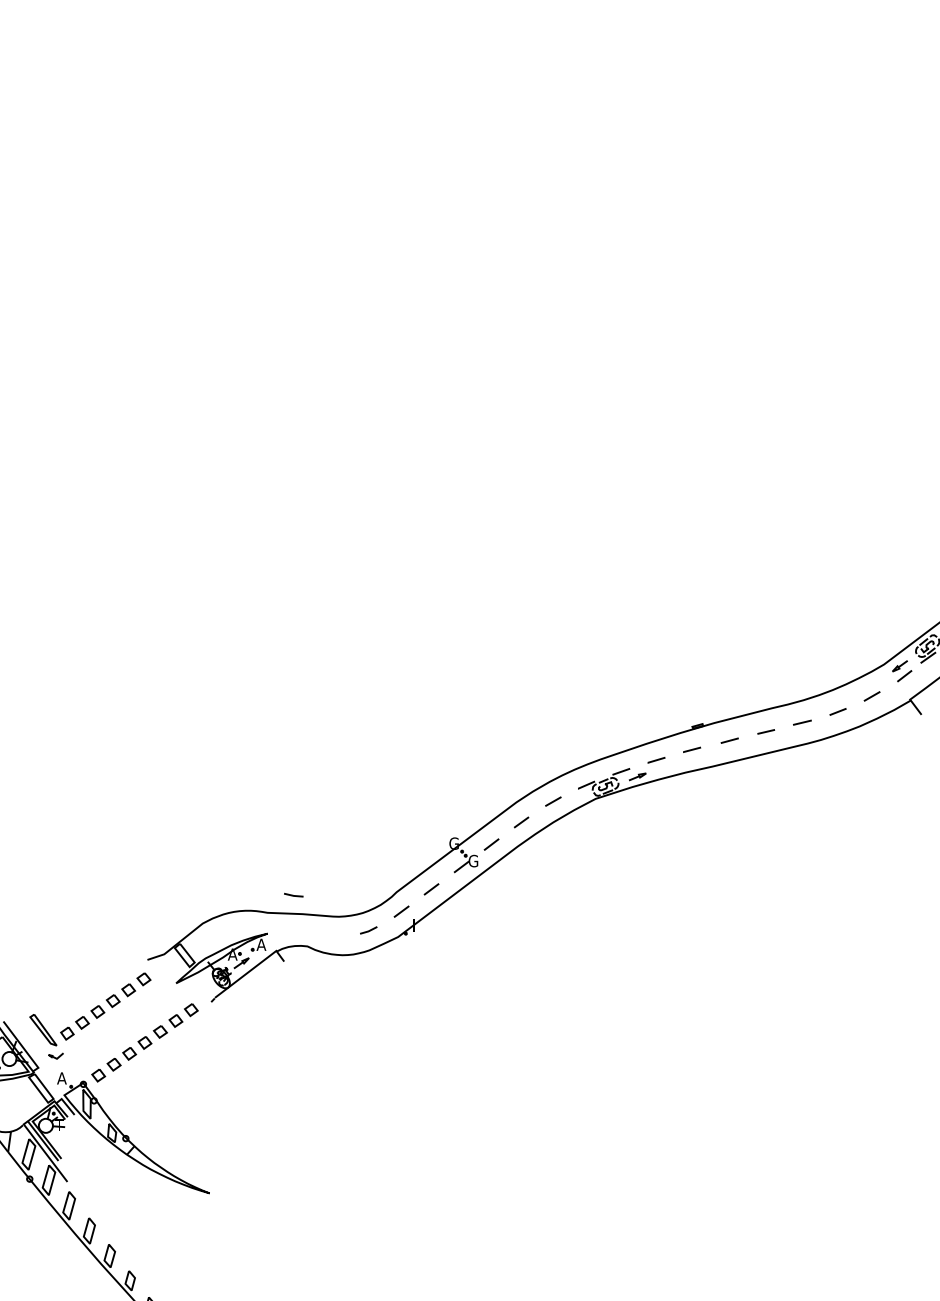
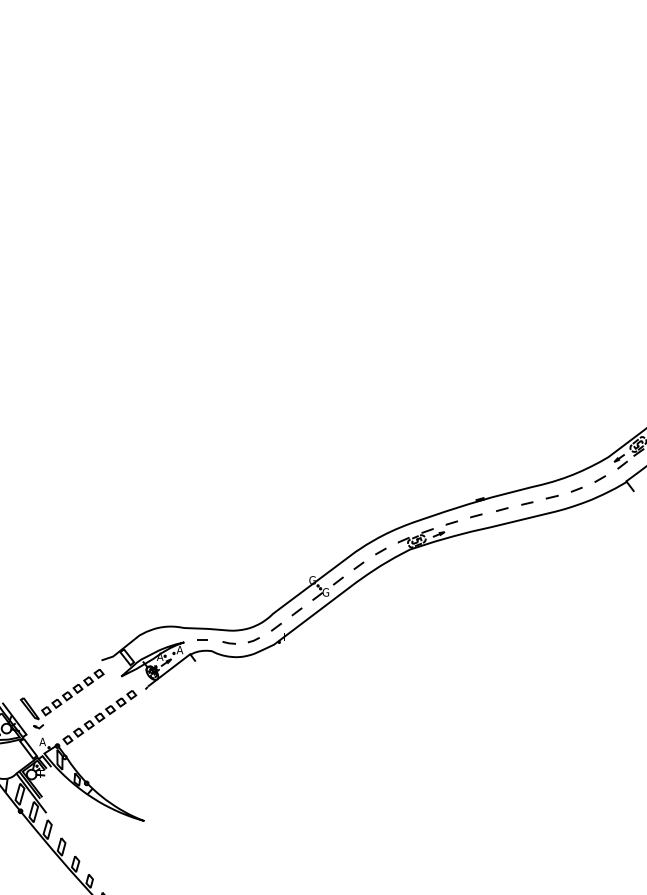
line: (292, 894) -> (228, 642), moved
line: (294, 929) -> (202, 639), added

